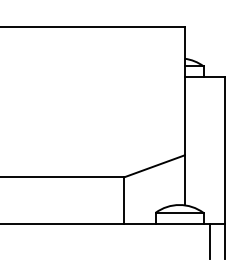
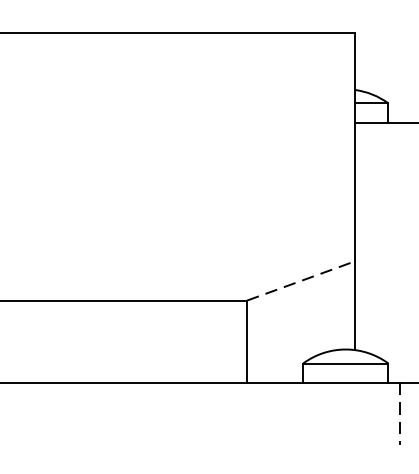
line: (154, 166) -> (301, 281), solid -> dashed
line: (209, 241) -> (398, 414), solid -> dashed

